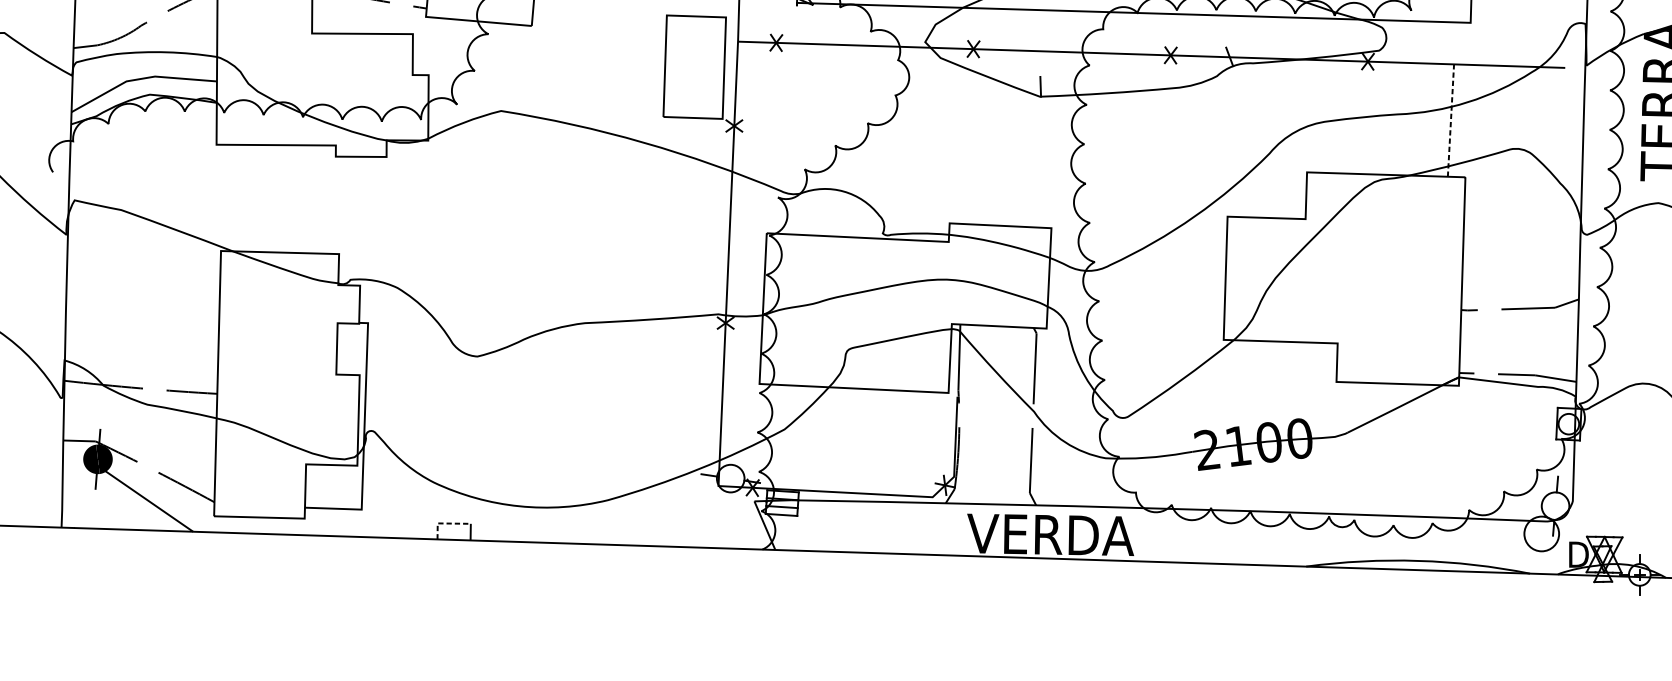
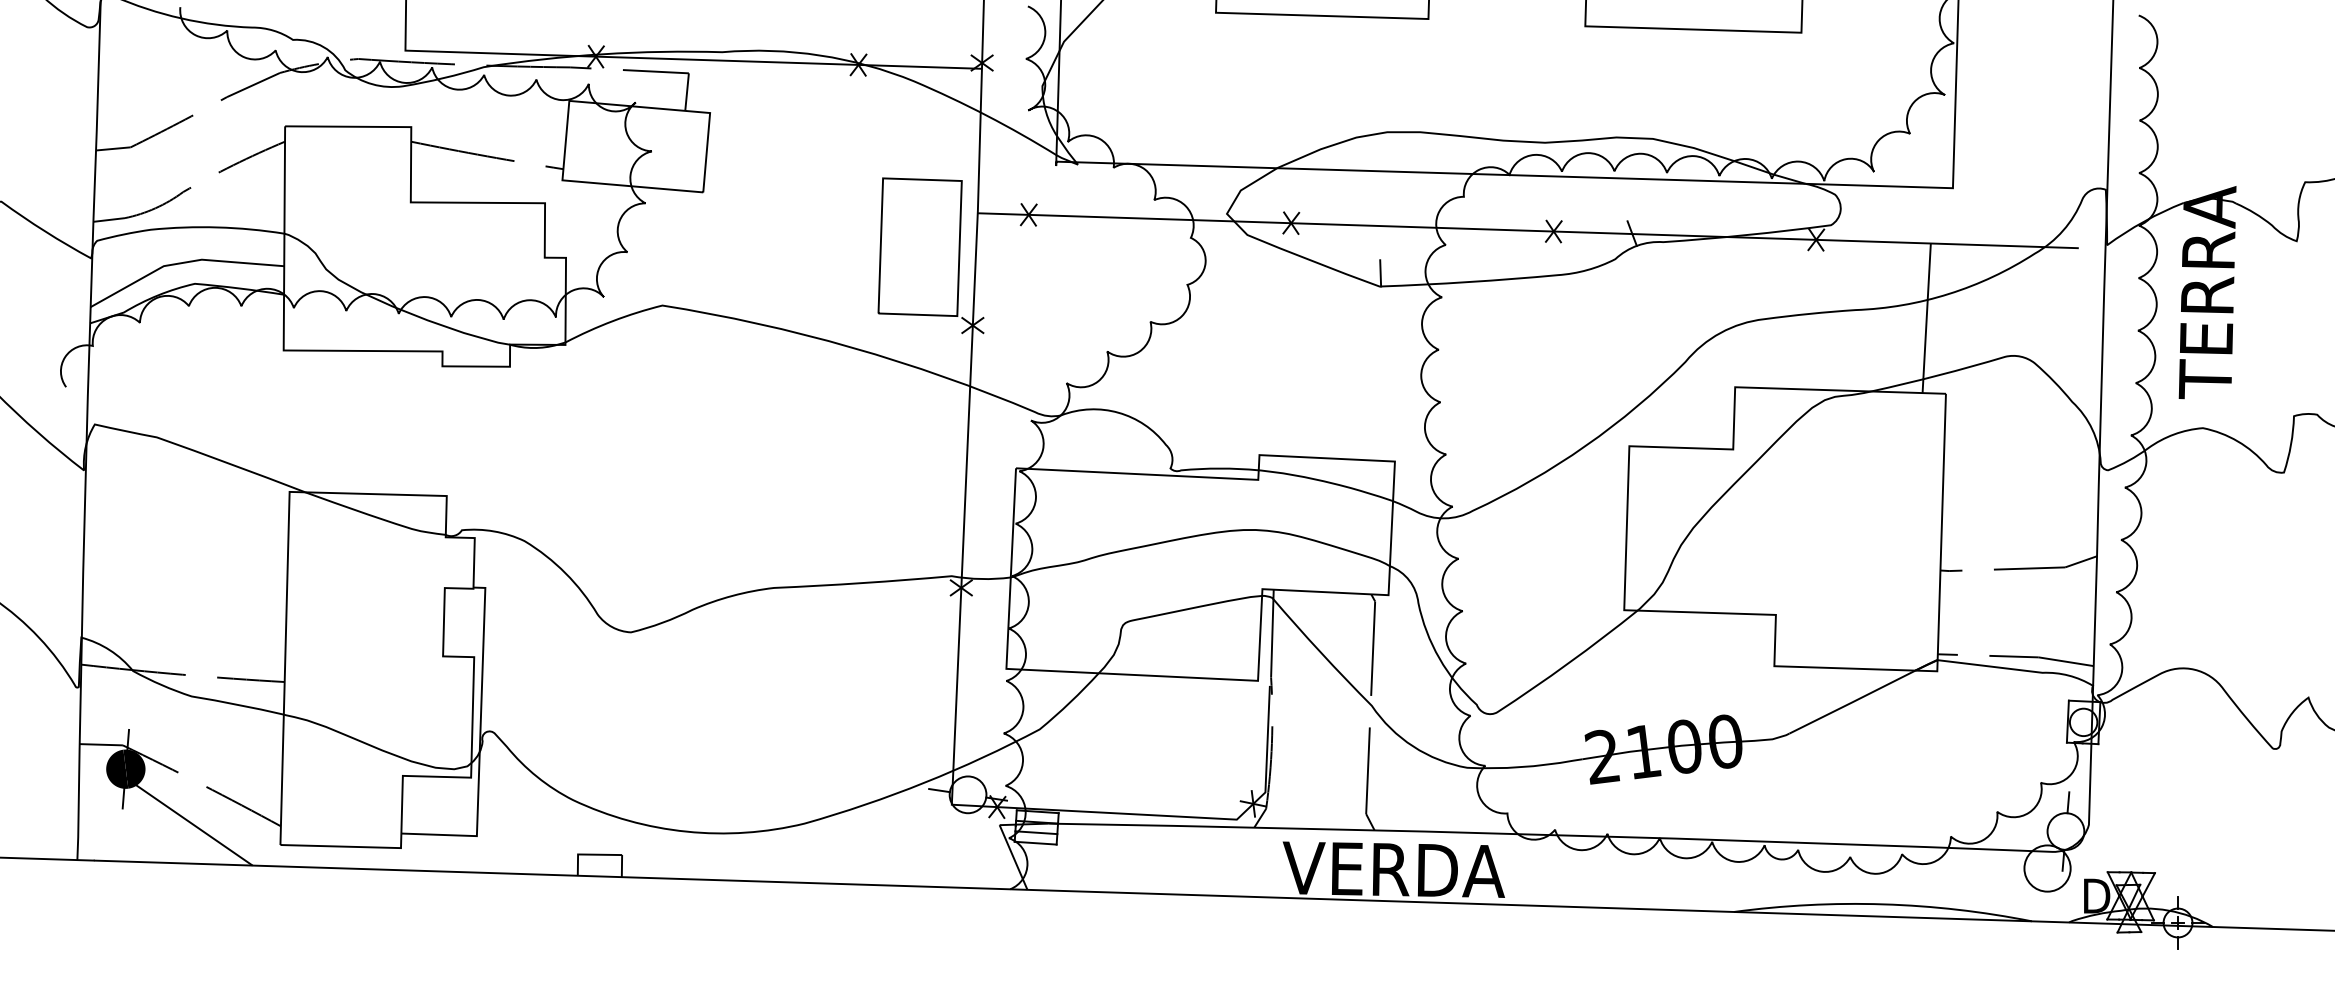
line: (1450, 120) -> (1926, 318), dashed -> solid
line: (445, 523) -> (588, 854), dashed -> solid

